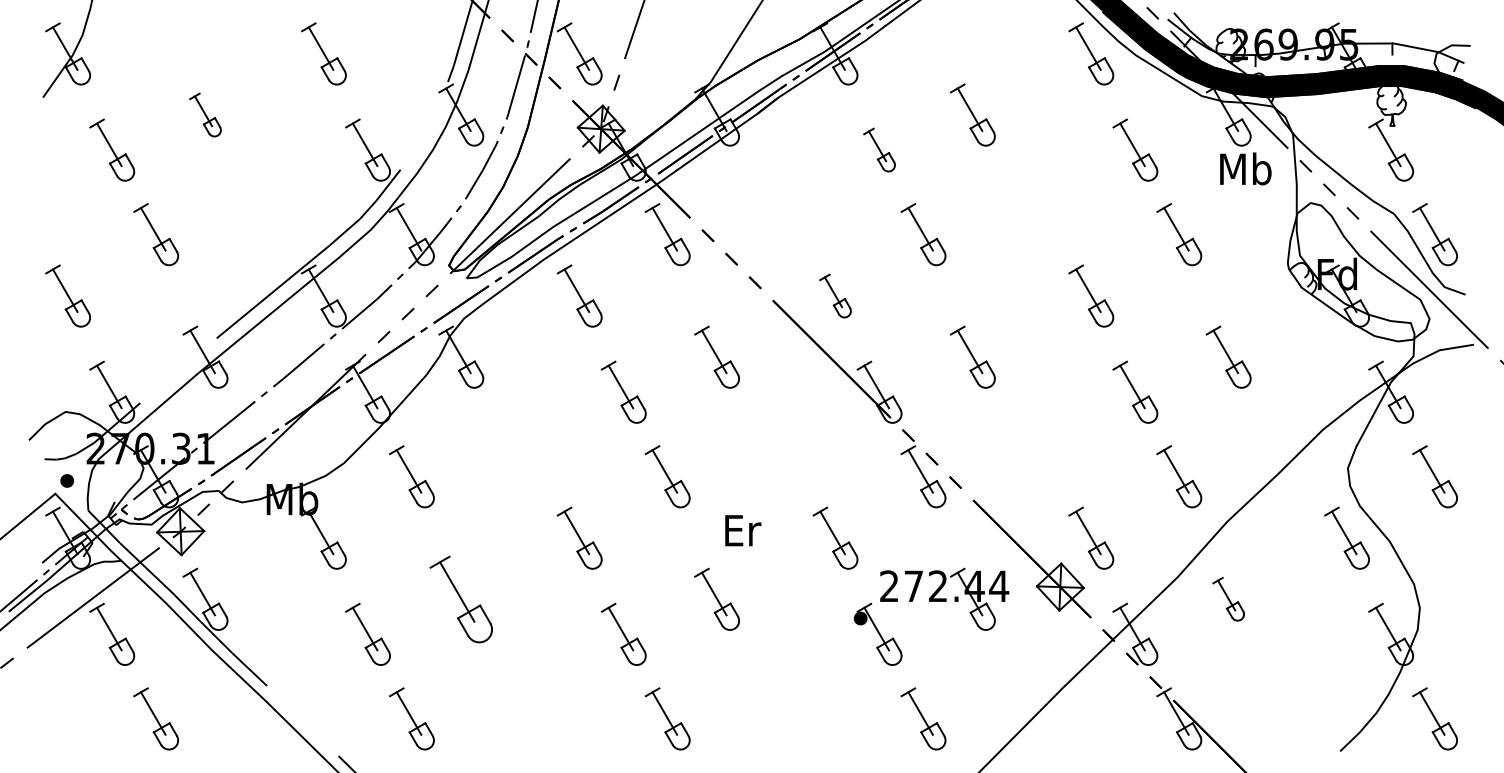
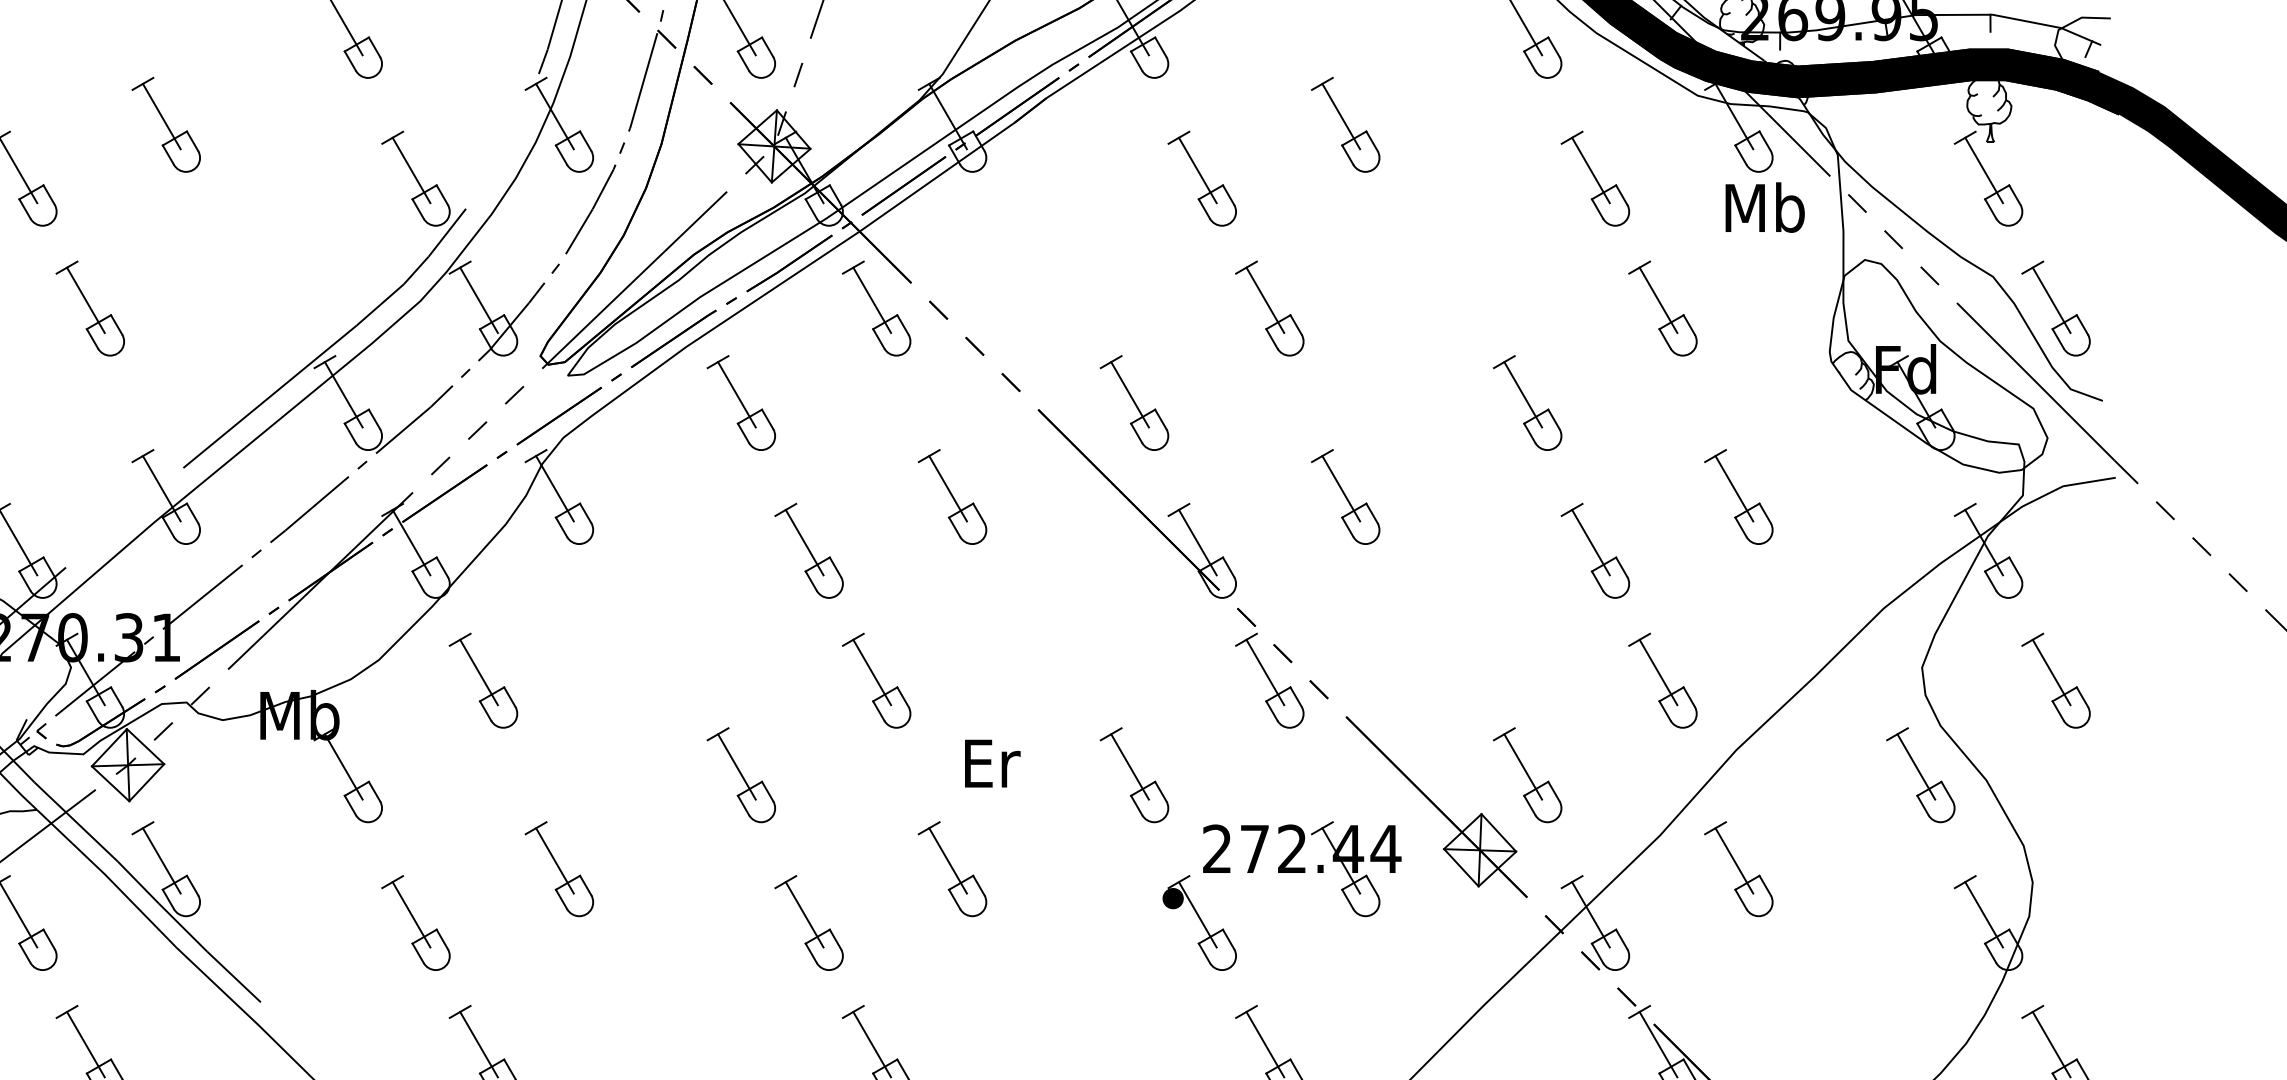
part: (205, 114) -> (166, 123), size x1.43
part: (879, 149) -> (1202, 177), size x1.43
part: (835, 295) -> (1134, 402), size x1.43
part: (461, 598) -> (559, 867), size x0.71
part: (1228, 598) -> (1738, 867), size x1.43

